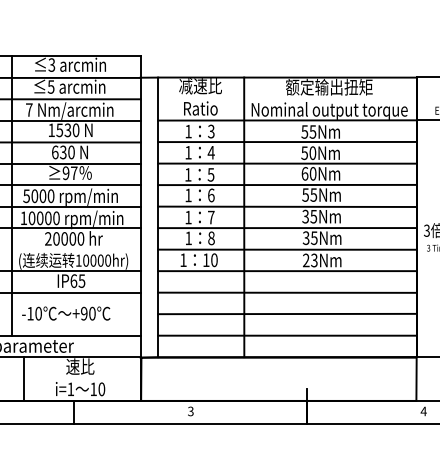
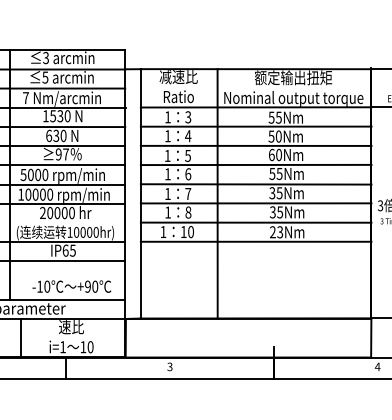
line: (286, 292) -> (255, 260), removed
text: (65, 313) -> (71, 286), moved
line: (286, 313) -> (255, 279), removed
line: (286, 335) -> (255, 299), removed

